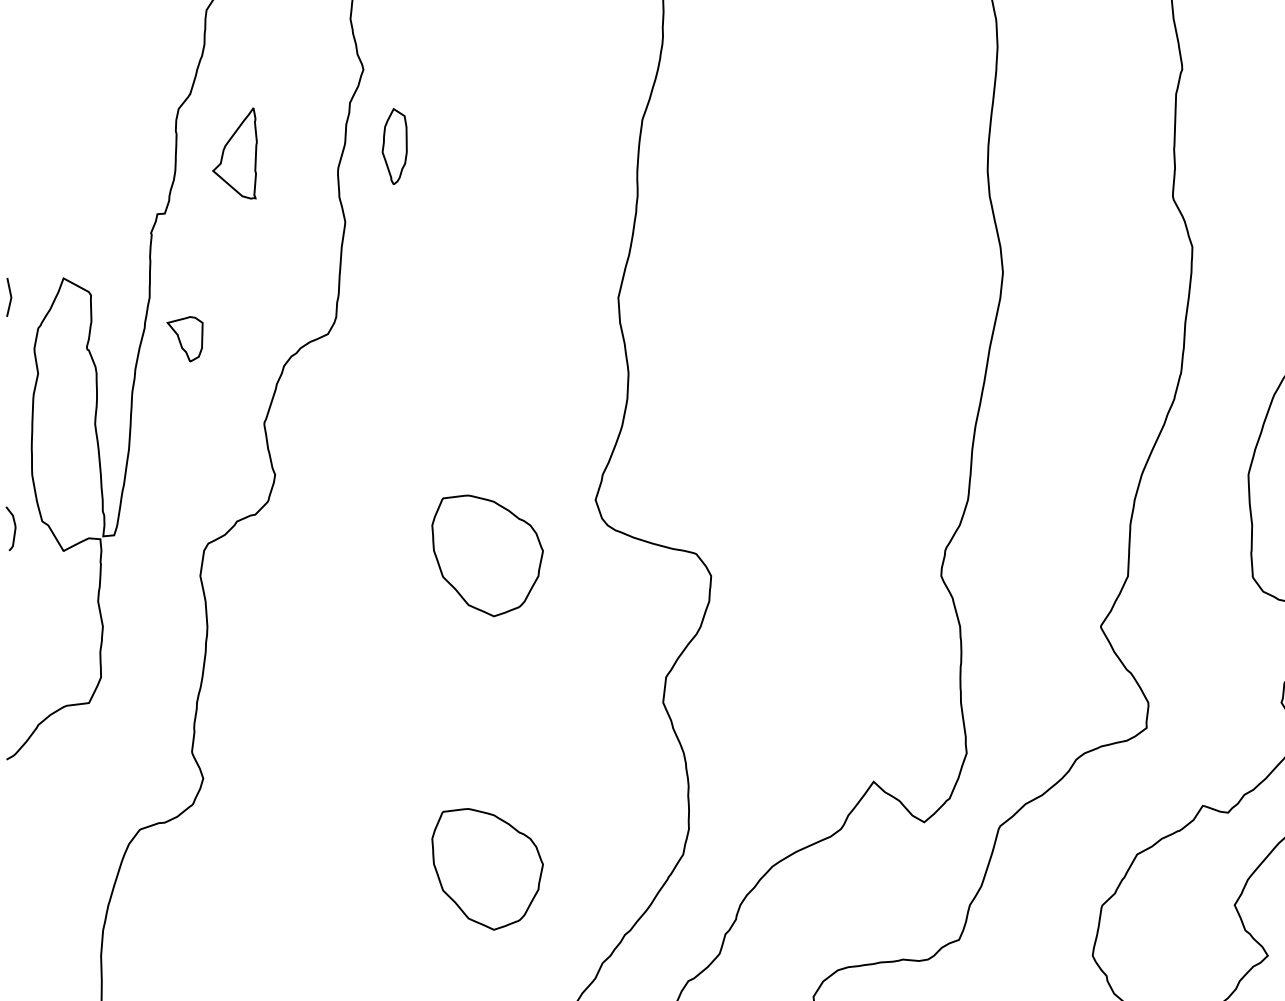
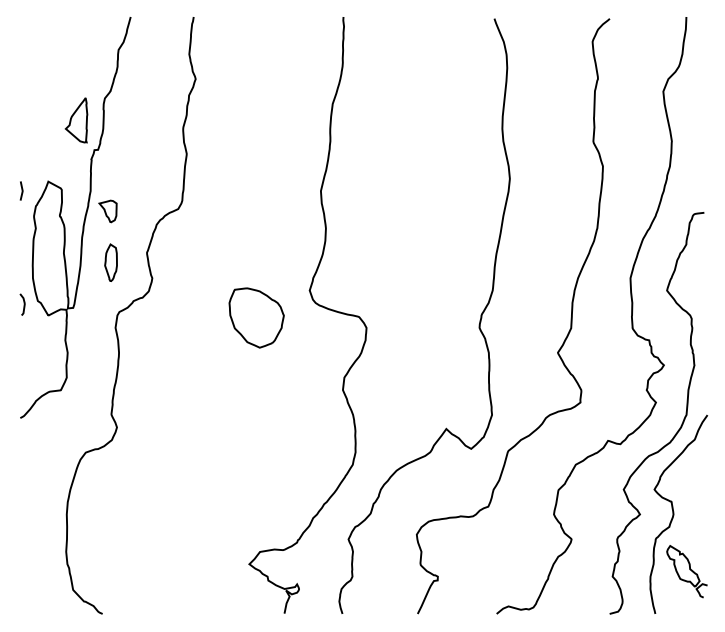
part: (393, 145) -> (110, 262), moved
part: (234, 153) -> (76, 120), moved
part: (487, 868) -> (256, 471), removed

